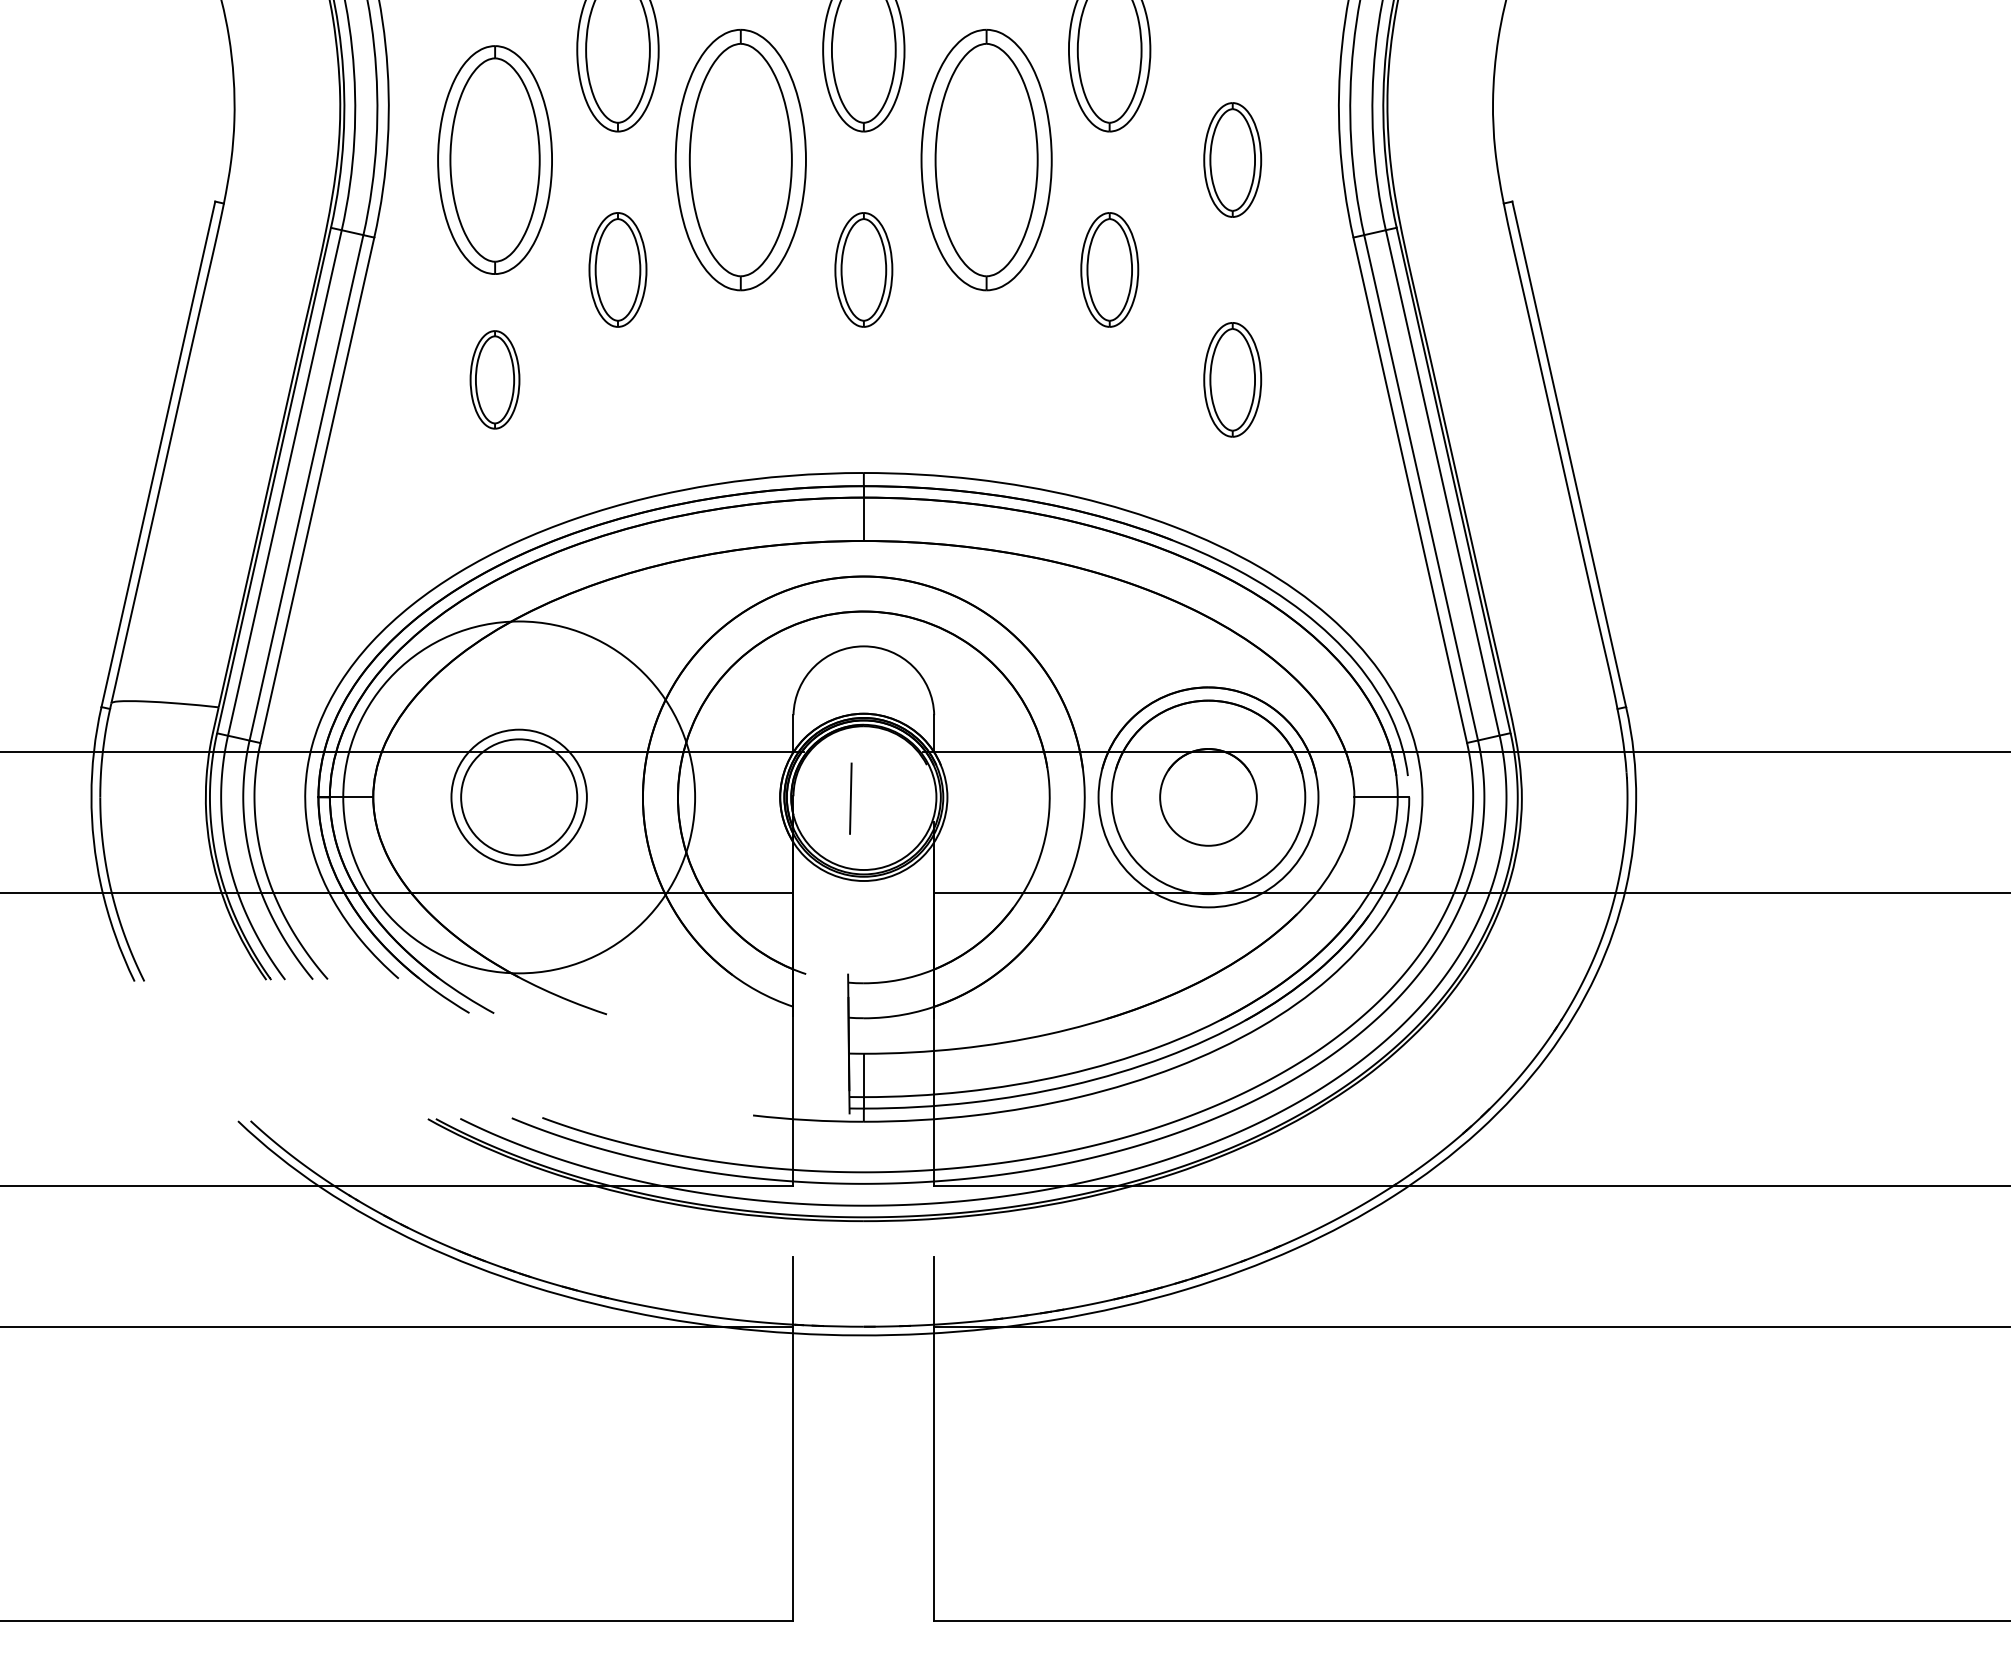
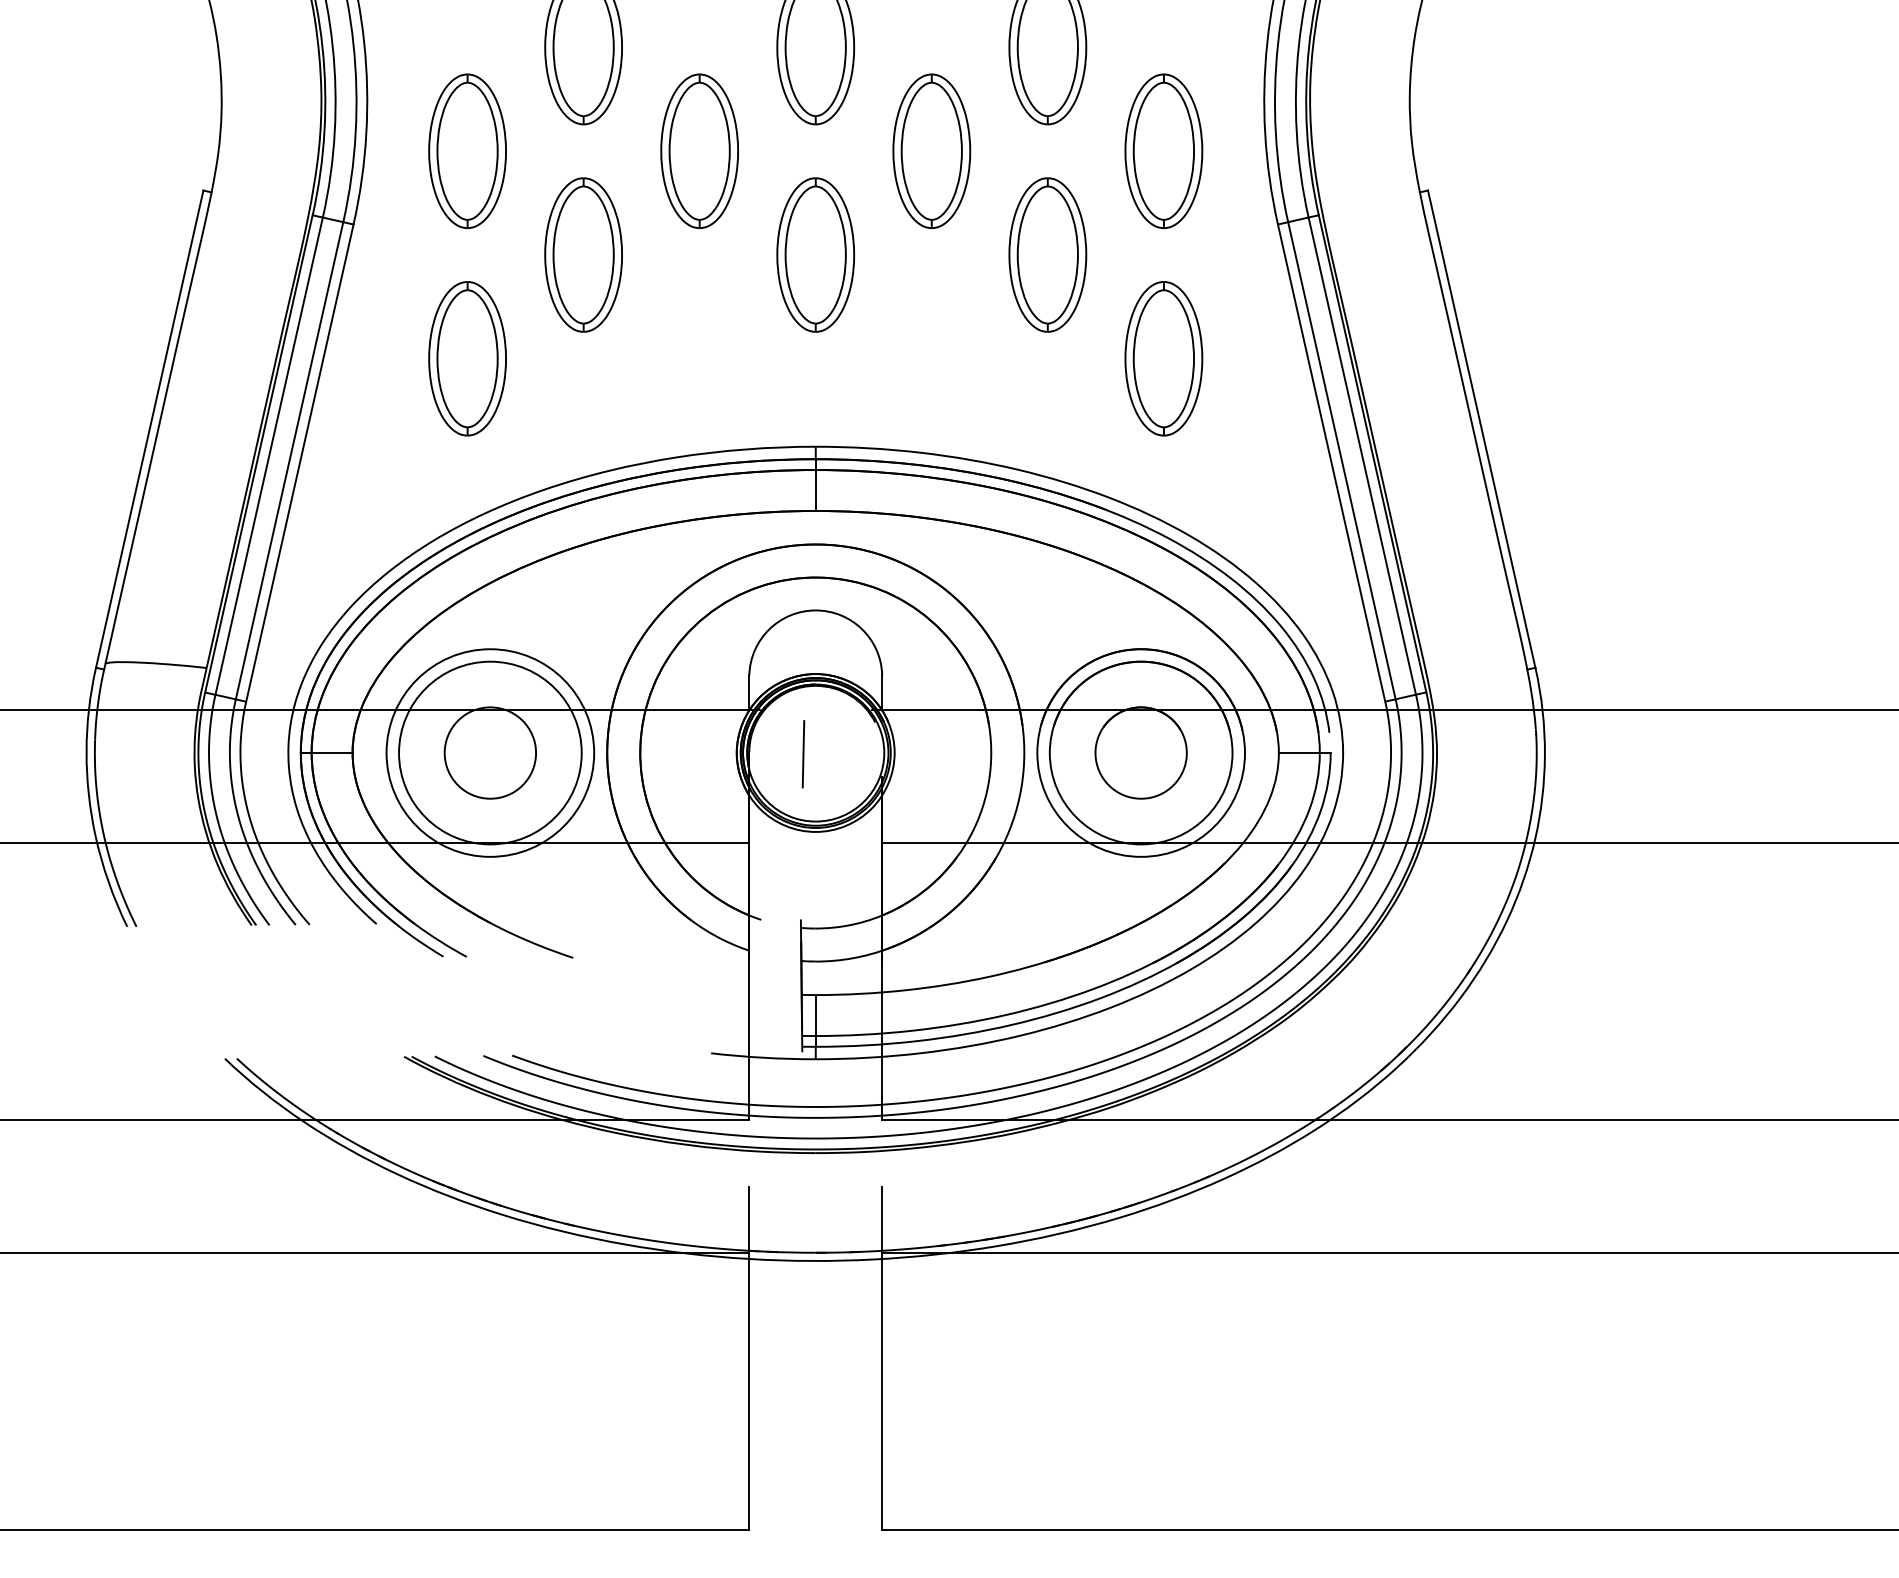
part: (494, 159) -> (467, 150), size x0.71
part: (740, 159) -> (699, 150), size x0.62
part: (986, 159) -> (931, 150), size x0.62
part: (1232, 159) -> (1163, 150), size x1.43
part: (617, 269) -> (583, 254), size x1.43
part: (863, 269) -> (815, 254), size x1.43
part: (1109, 269) -> (1047, 254), size x1.43
part: (494, 379) -> (467, 358), size x1.67
part: (1232, 379) -> (1163, 358), size x1.43
circle: (518, 797) -> (489, 753), size x0.71
circle: (518, 797) -> (489, 753), size x1.67
circle: (519, 797) -> (490, 753), size x0.62

